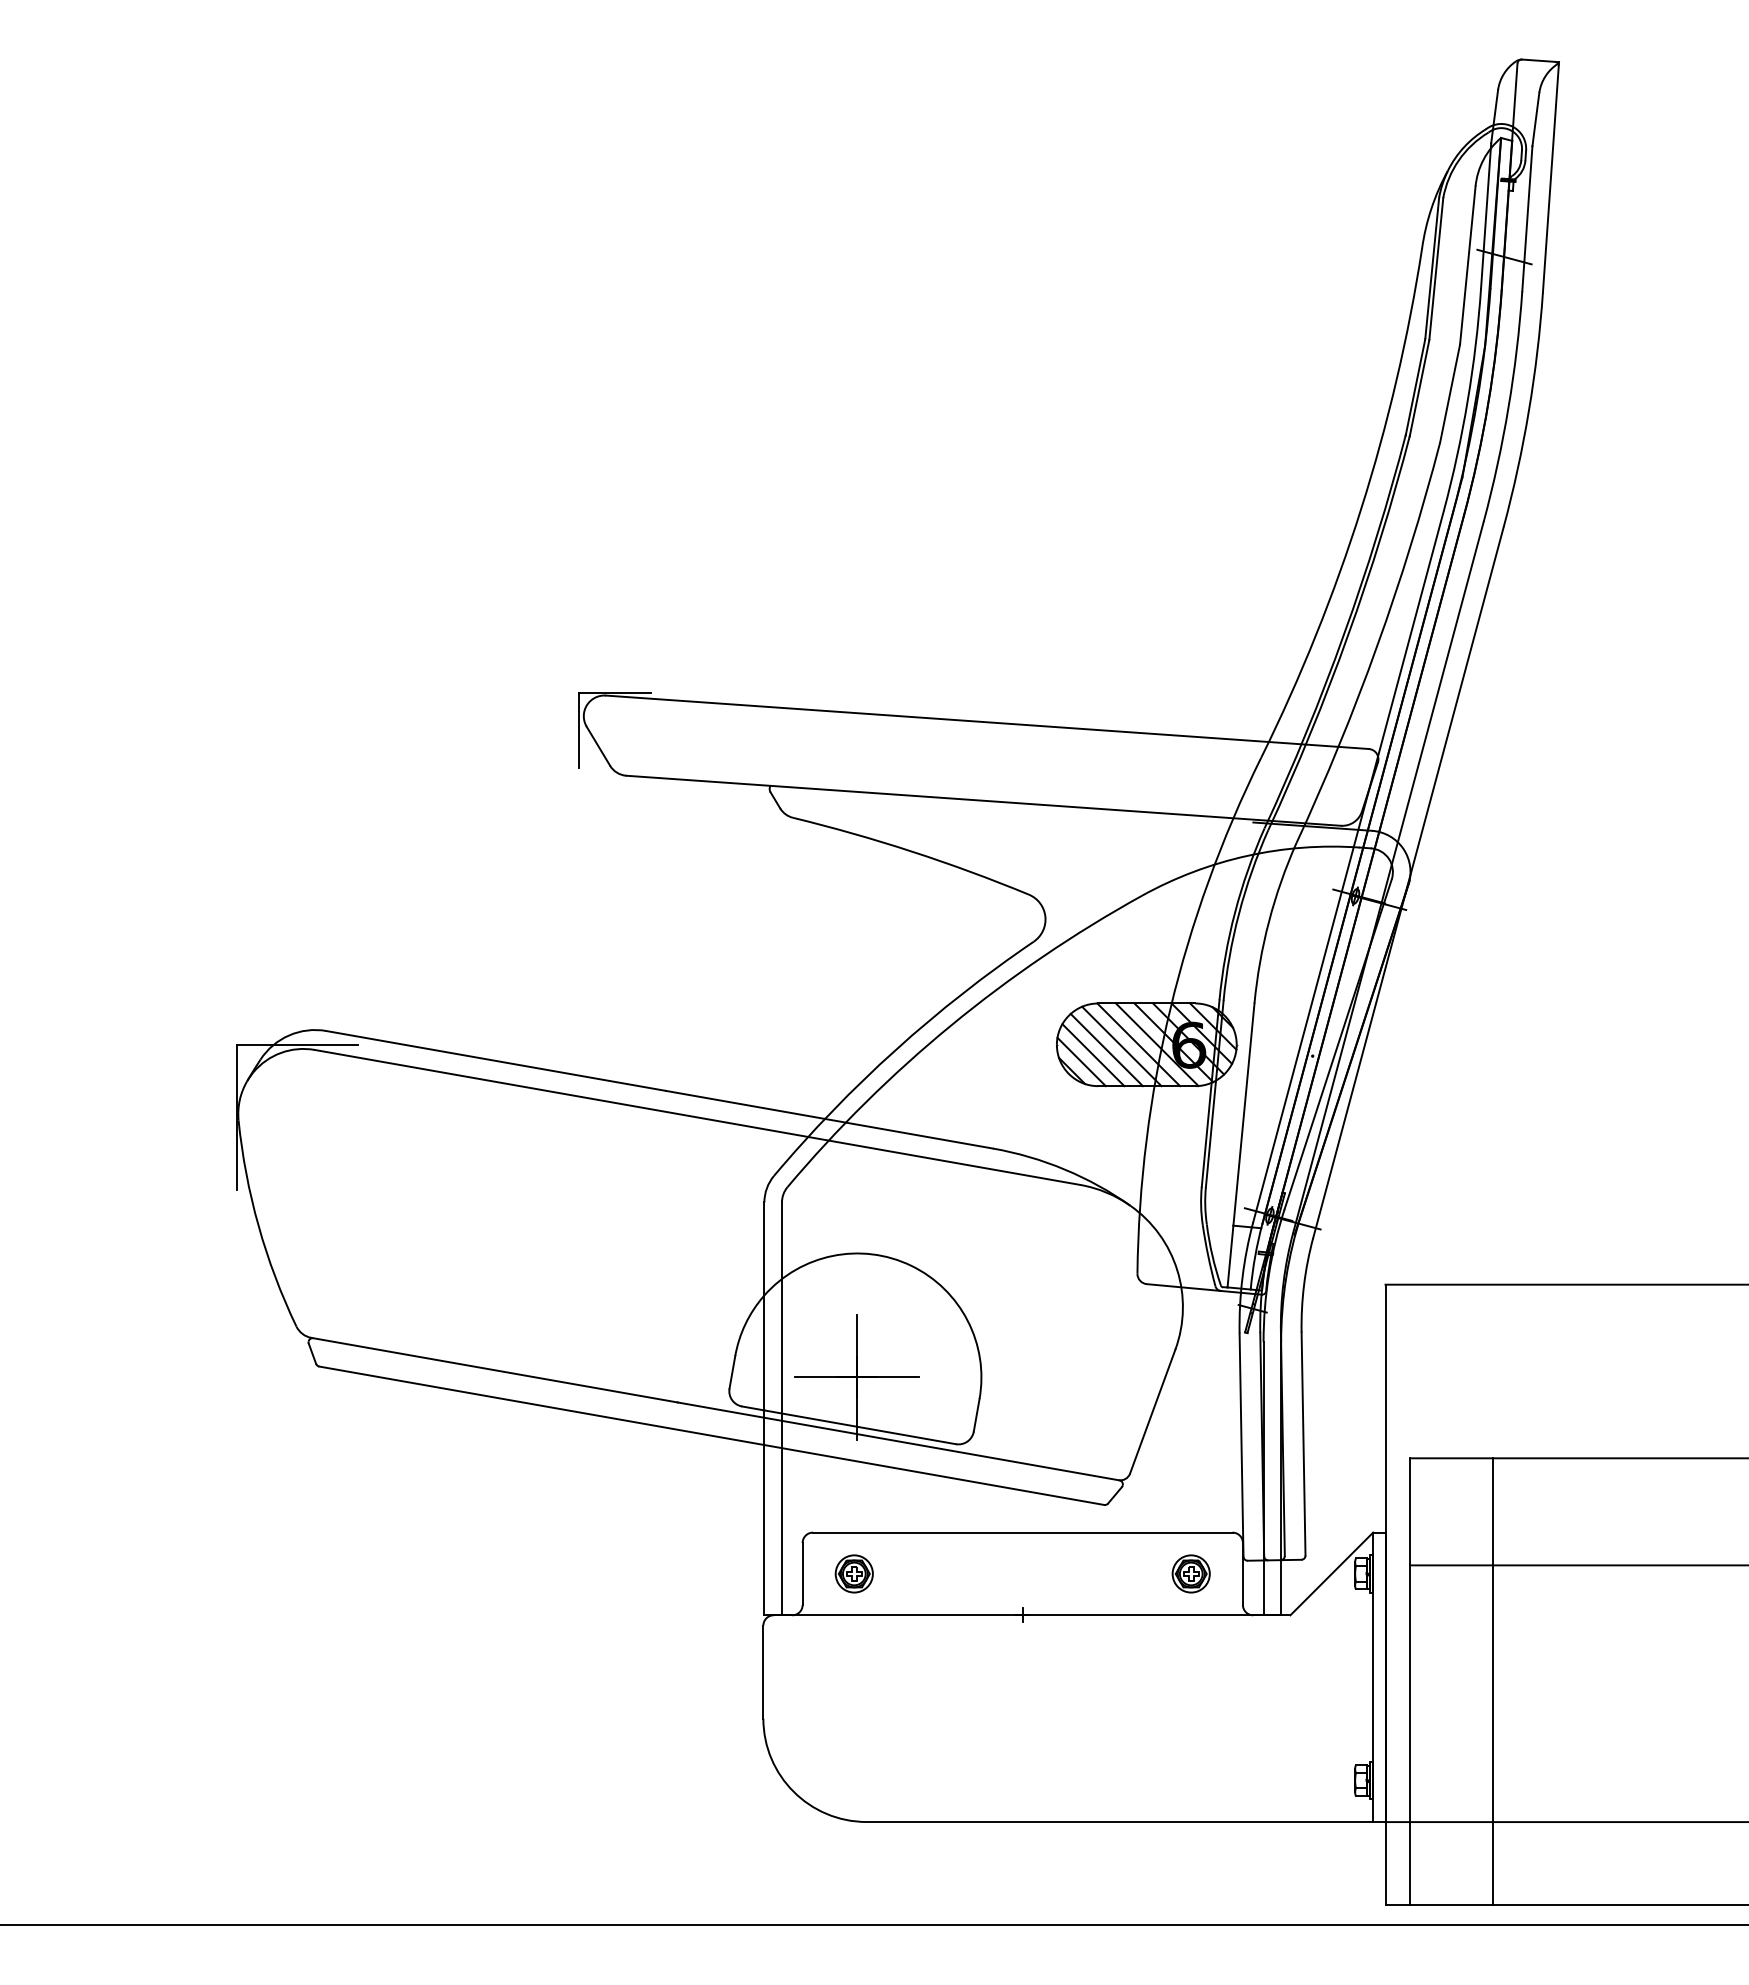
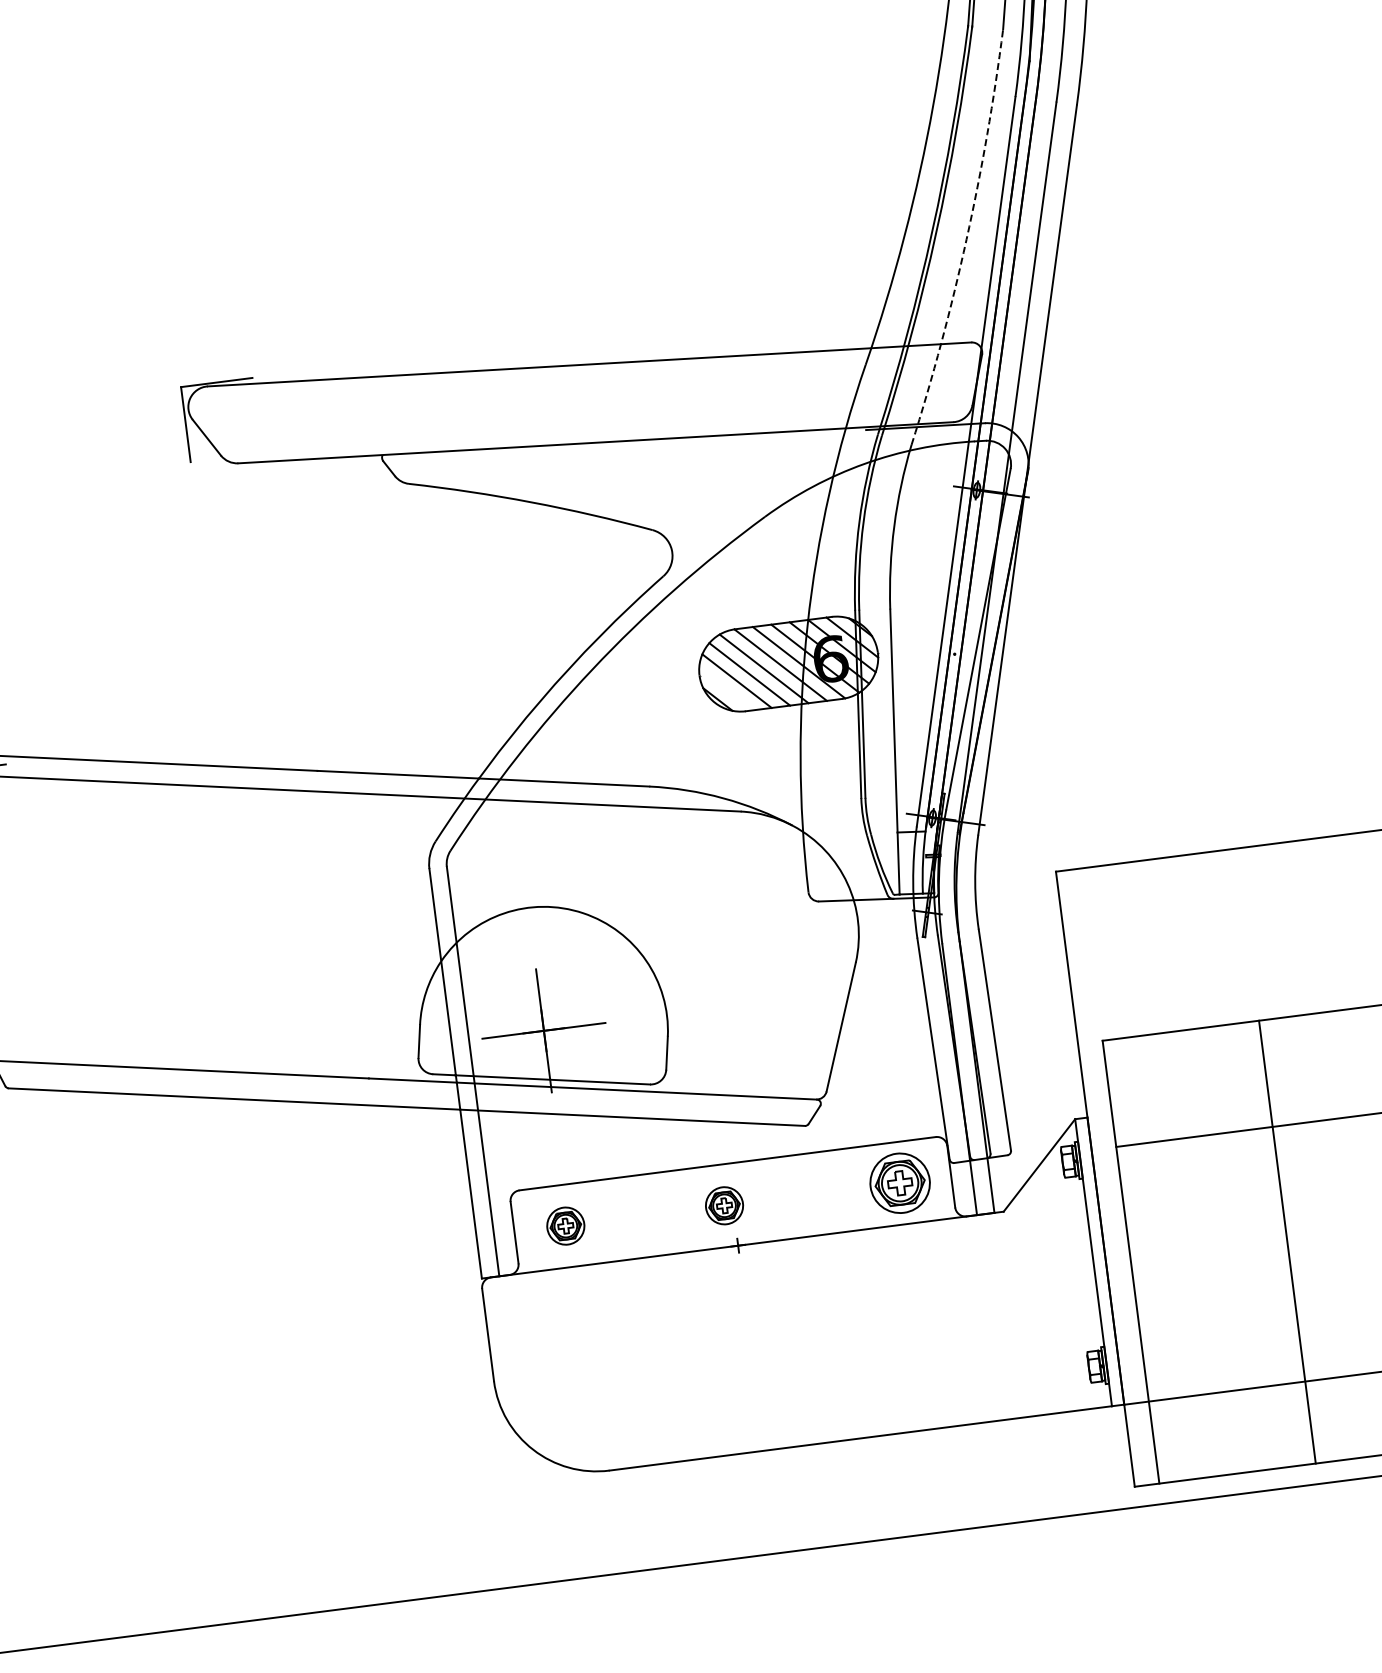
arc: (1377, 645) -> (966, 238), solid -> dashed
line: (1081, 1061) -> (726, 688), removed
part: (1013, 1573) -> (723, 1205), added
part: (1190, 1573) -> (899, 1182), size x1.6
line: (1493, 1681) -> (1287, 1242), moved

